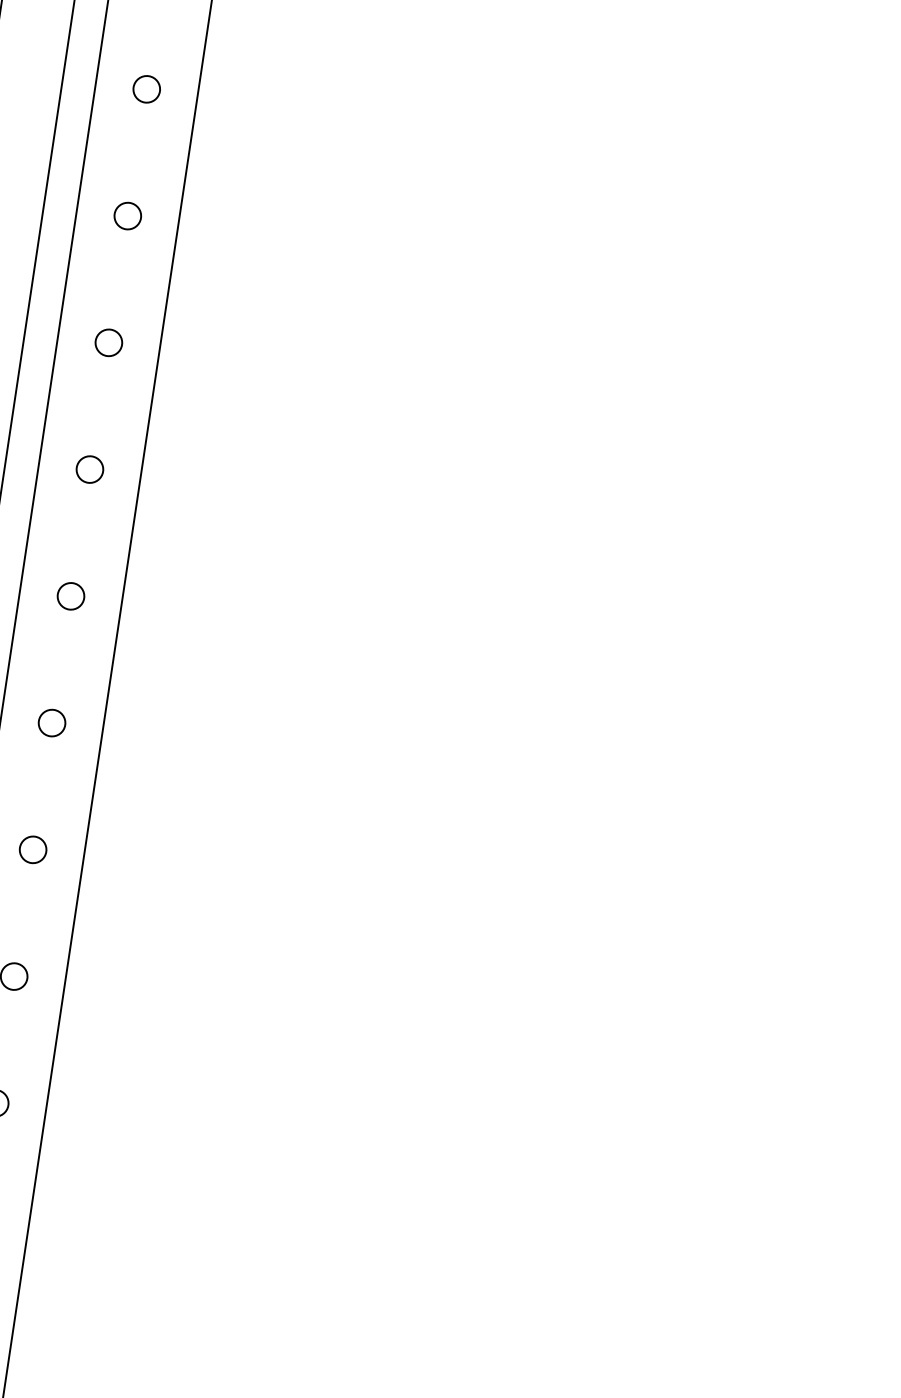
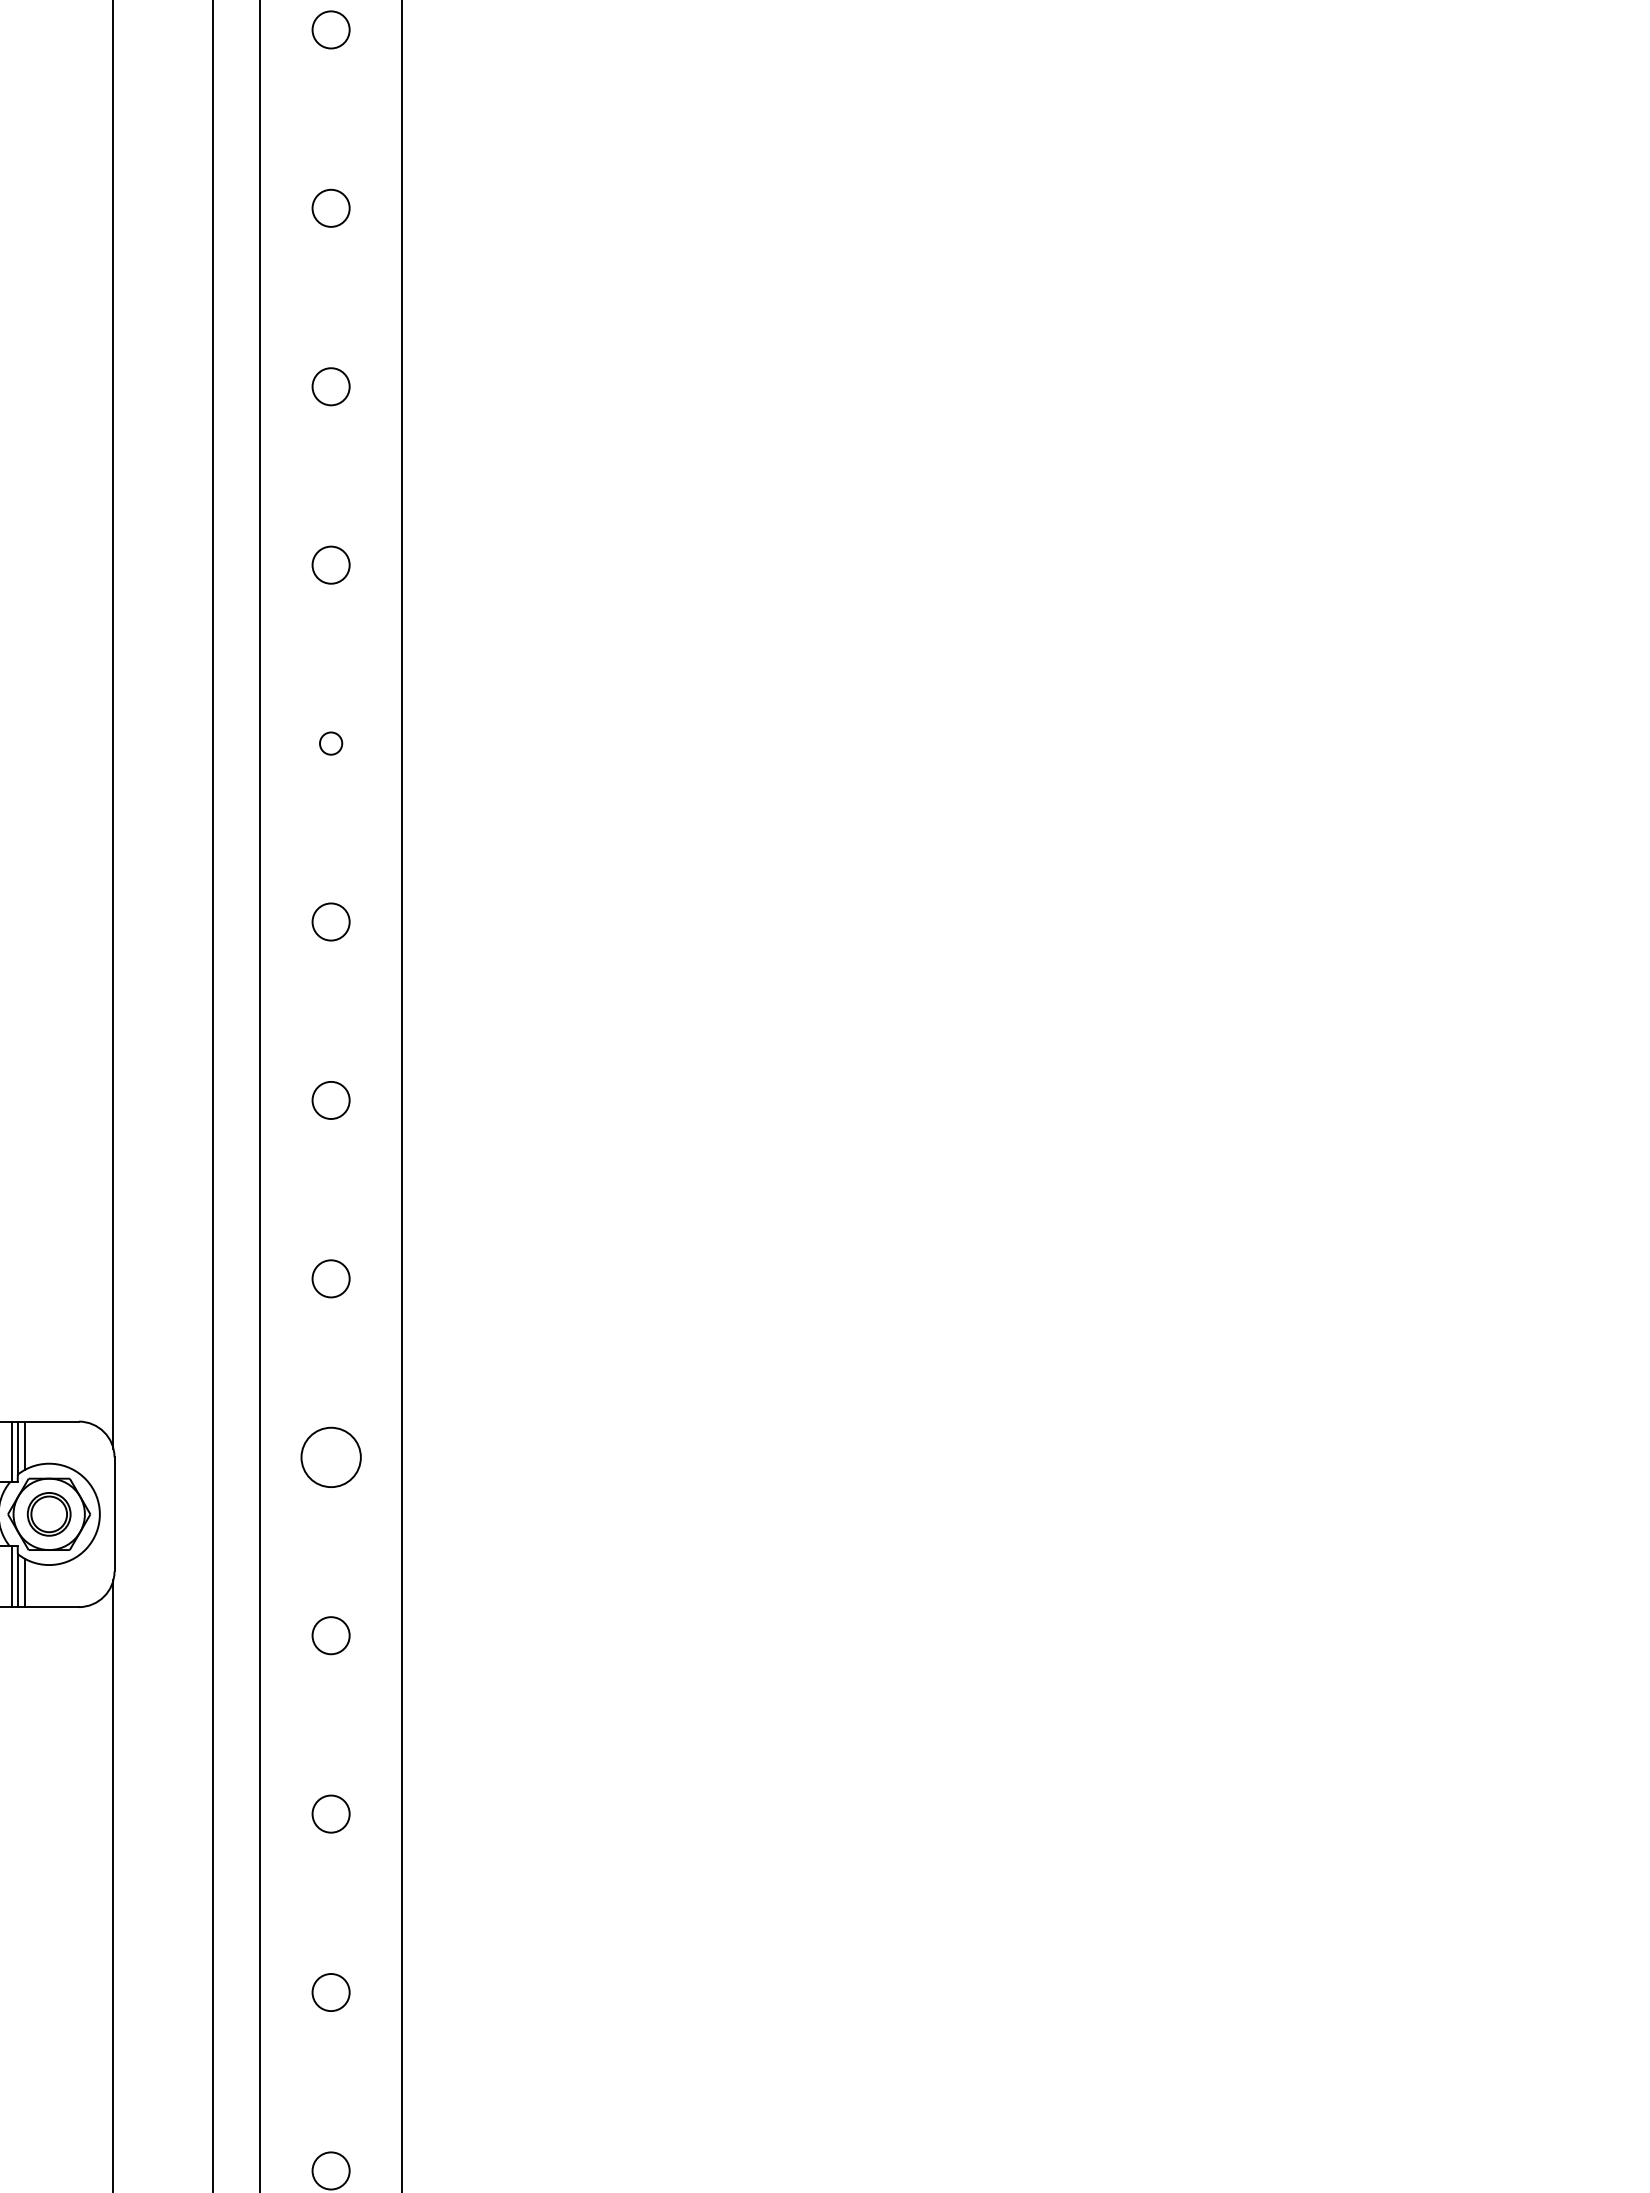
circle: (127, 215) -> (330, 743), size x0.6
circle: (51, 722) -> (330, 1456), size x1.6

